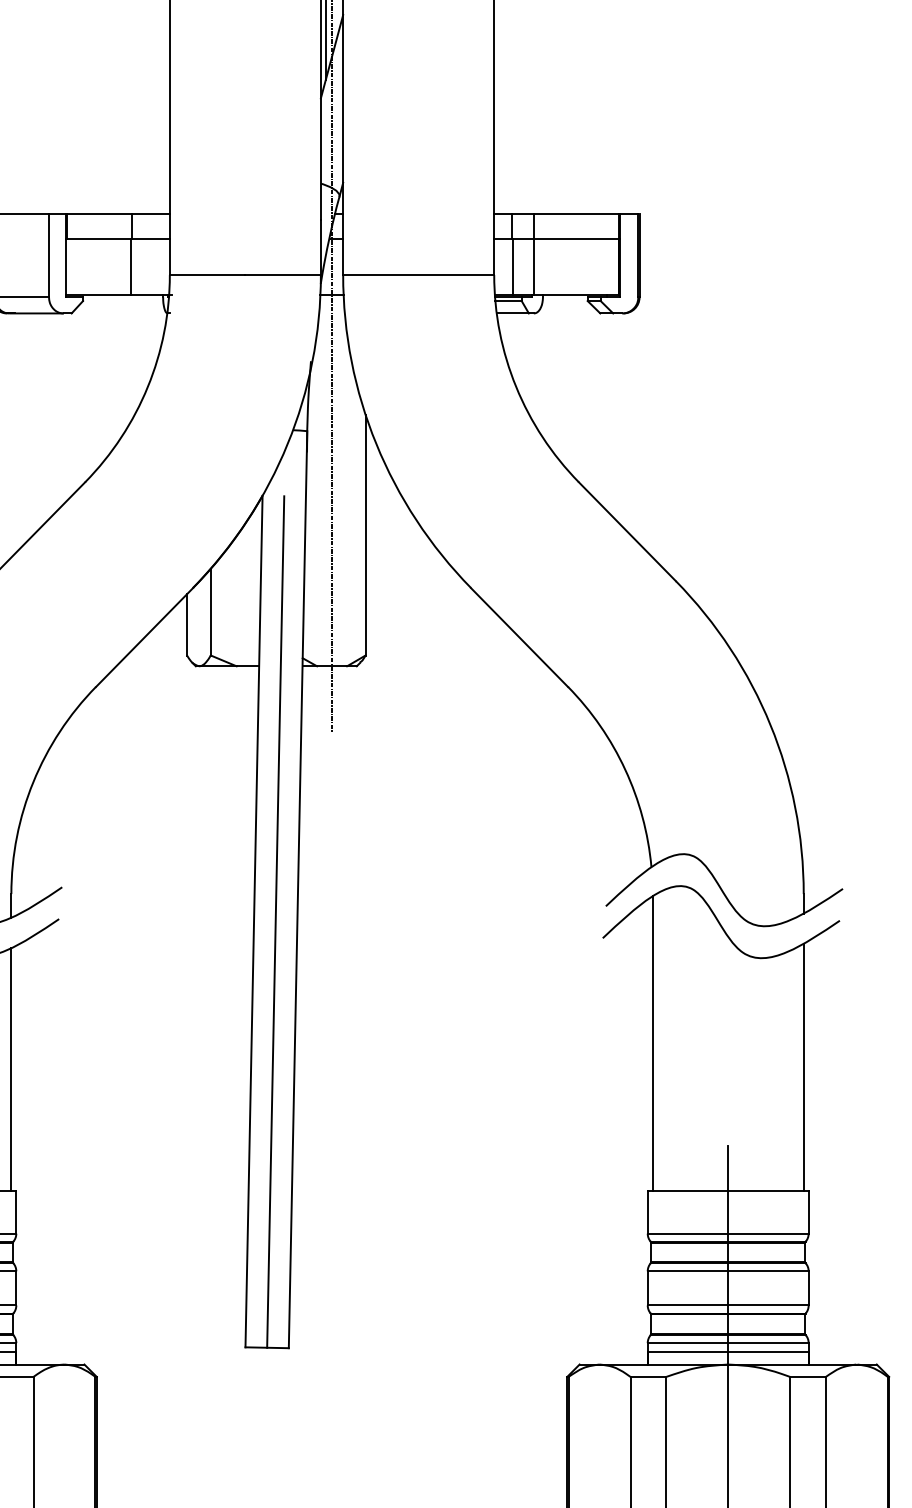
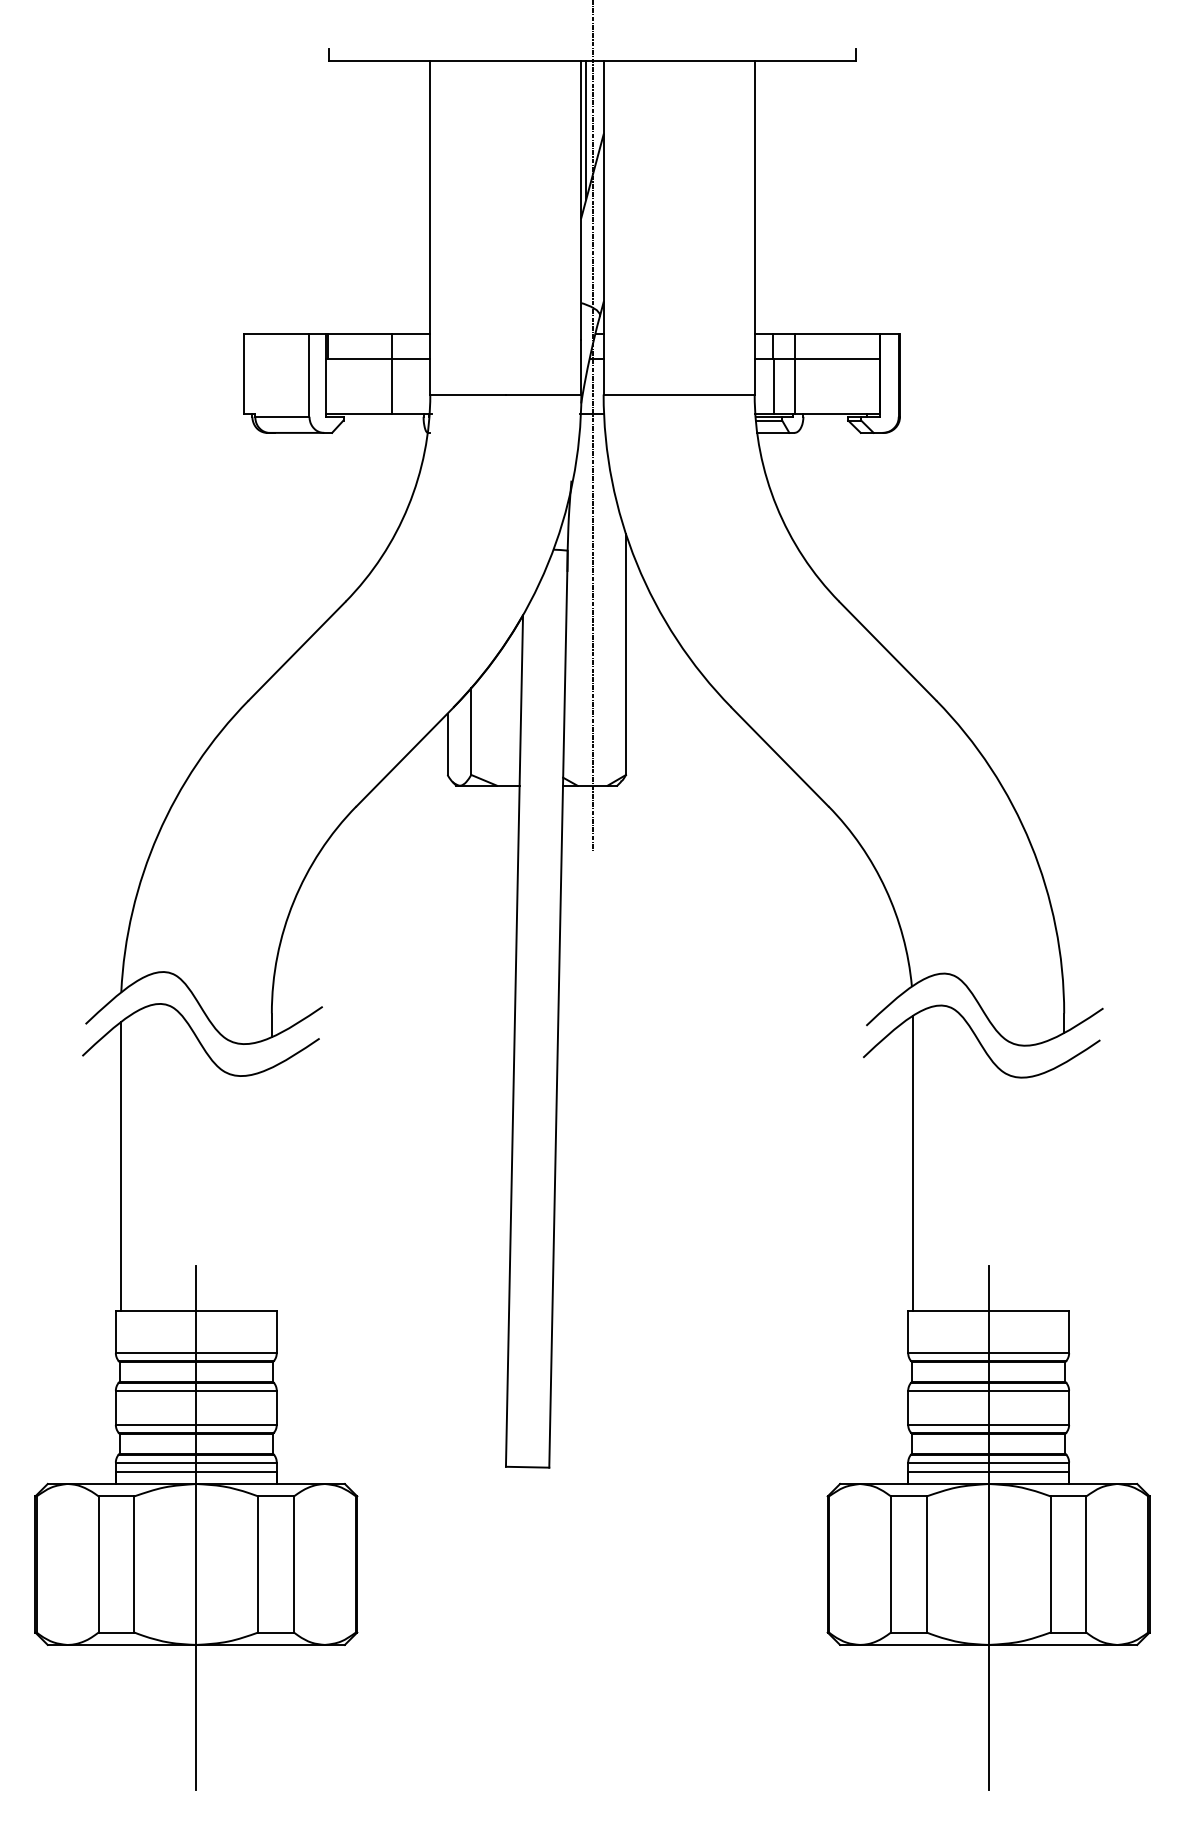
line: (275, 922) -> (535, 1041), removed
line: (804, 1067) -> (1064, 1186), removed
line: (11, 1069) -> (271, 1188), removed

